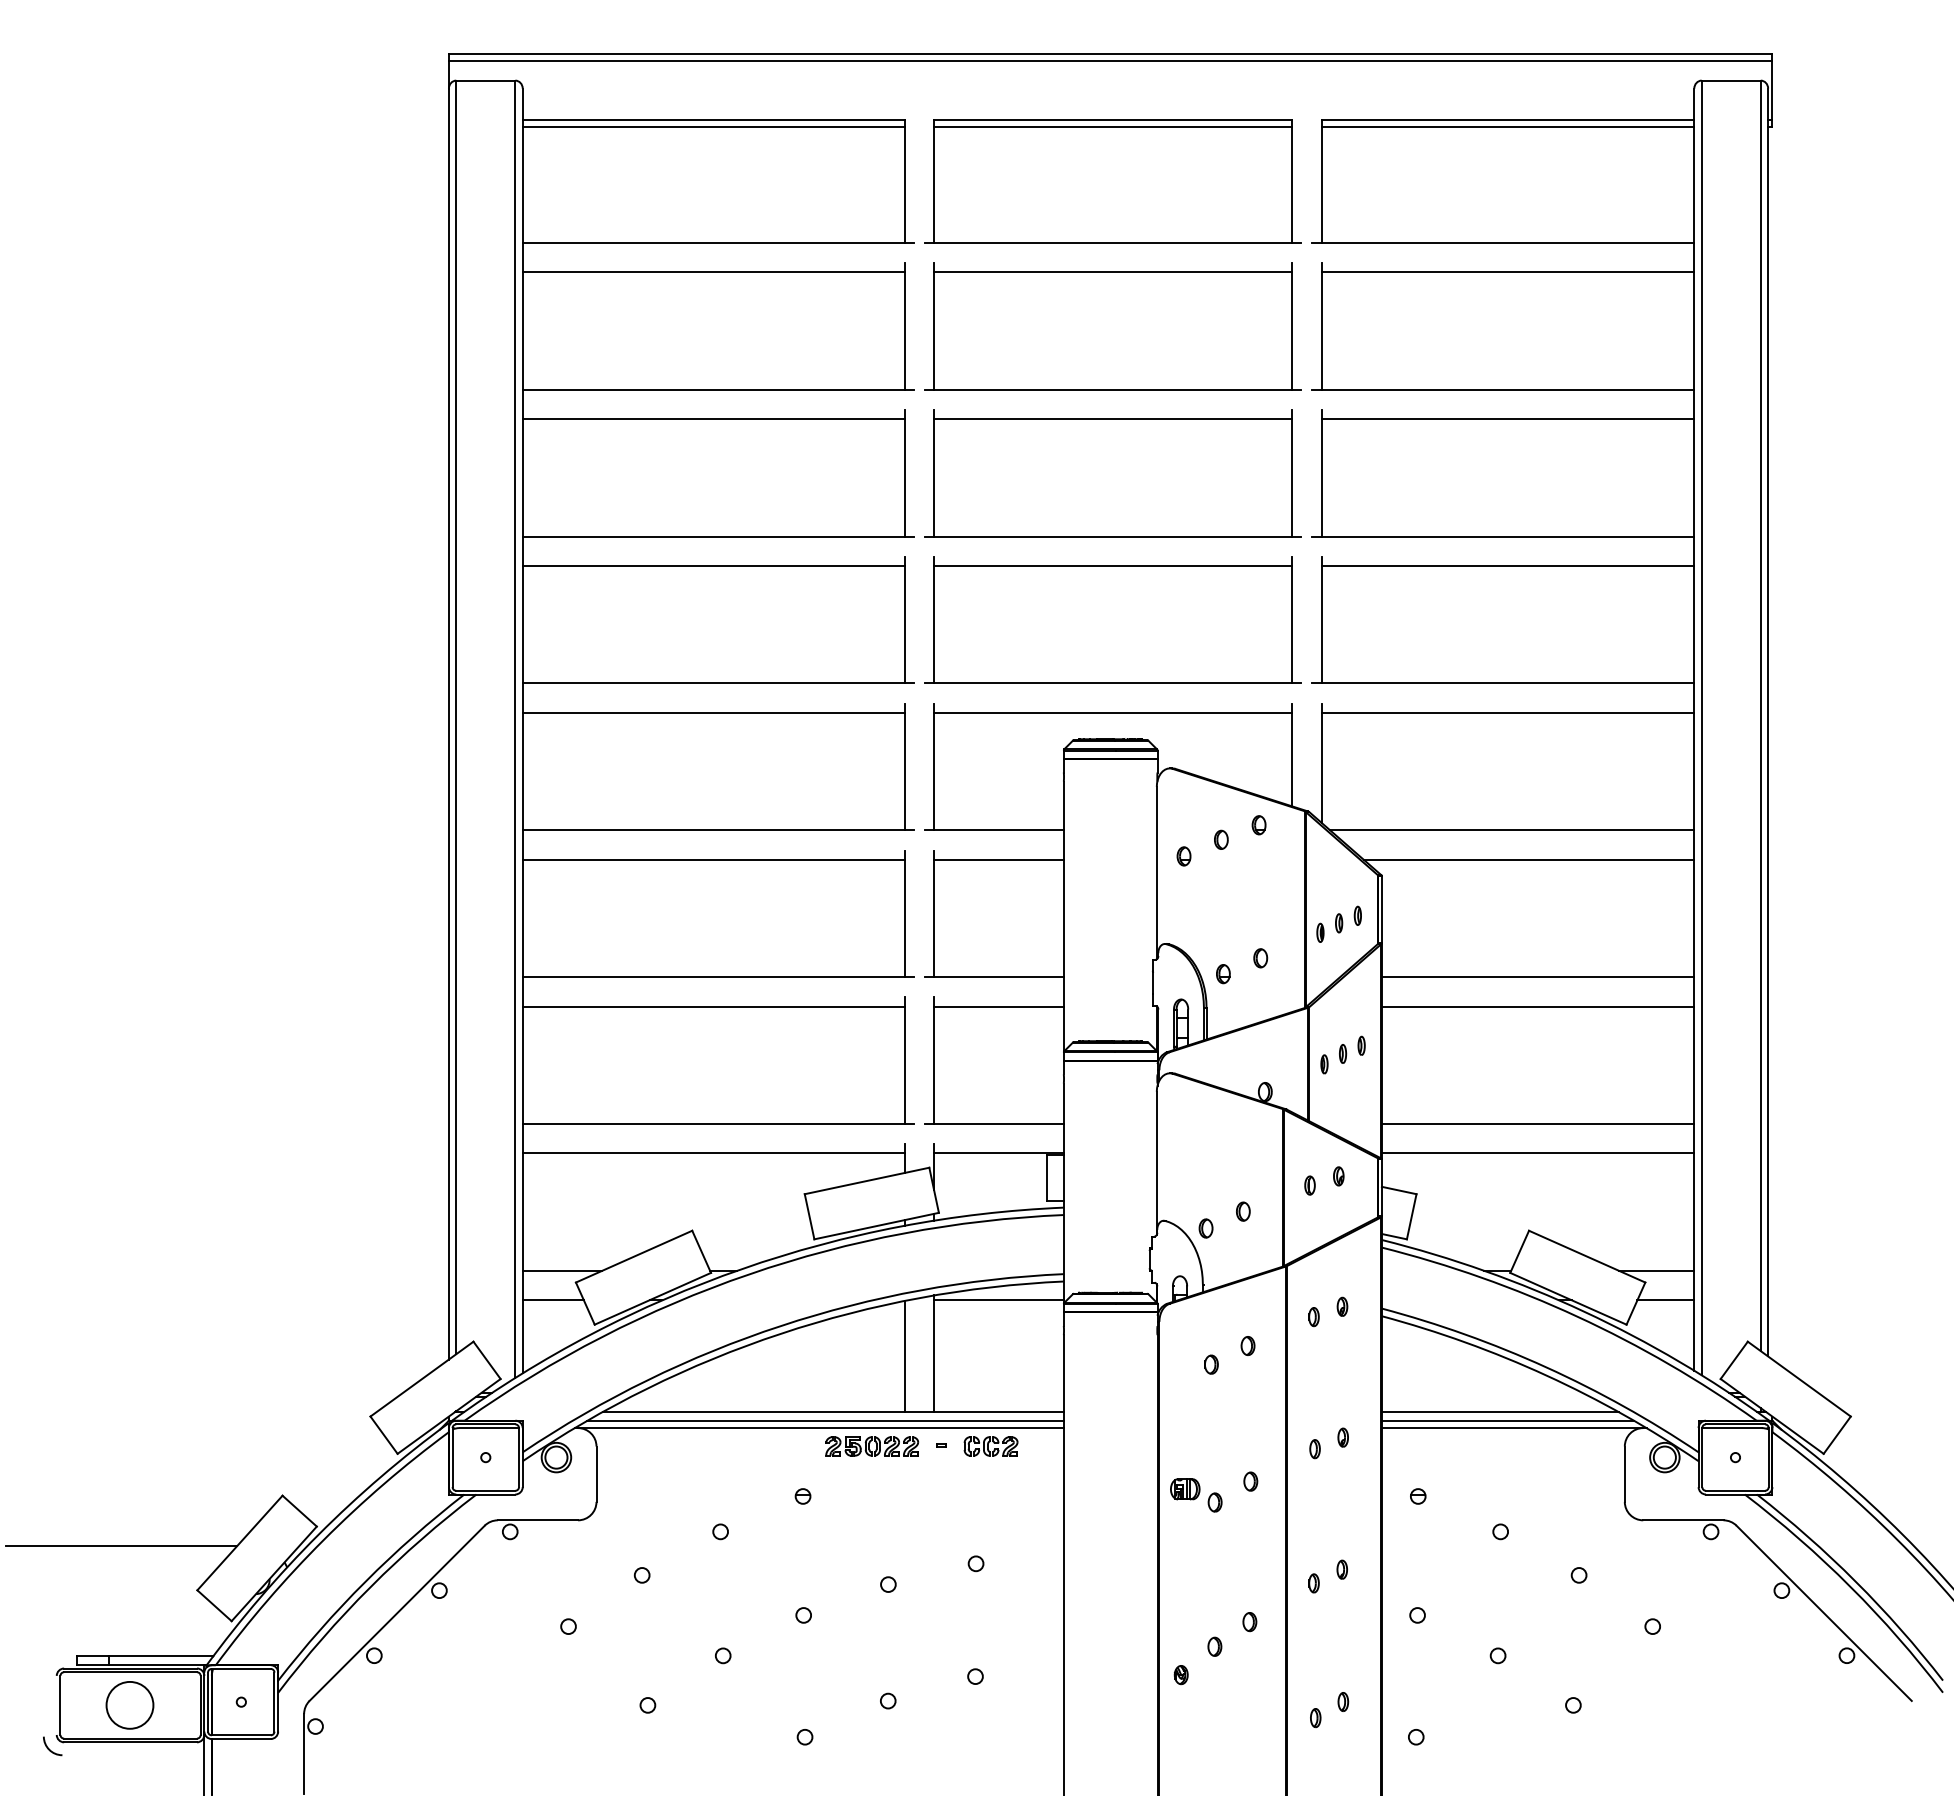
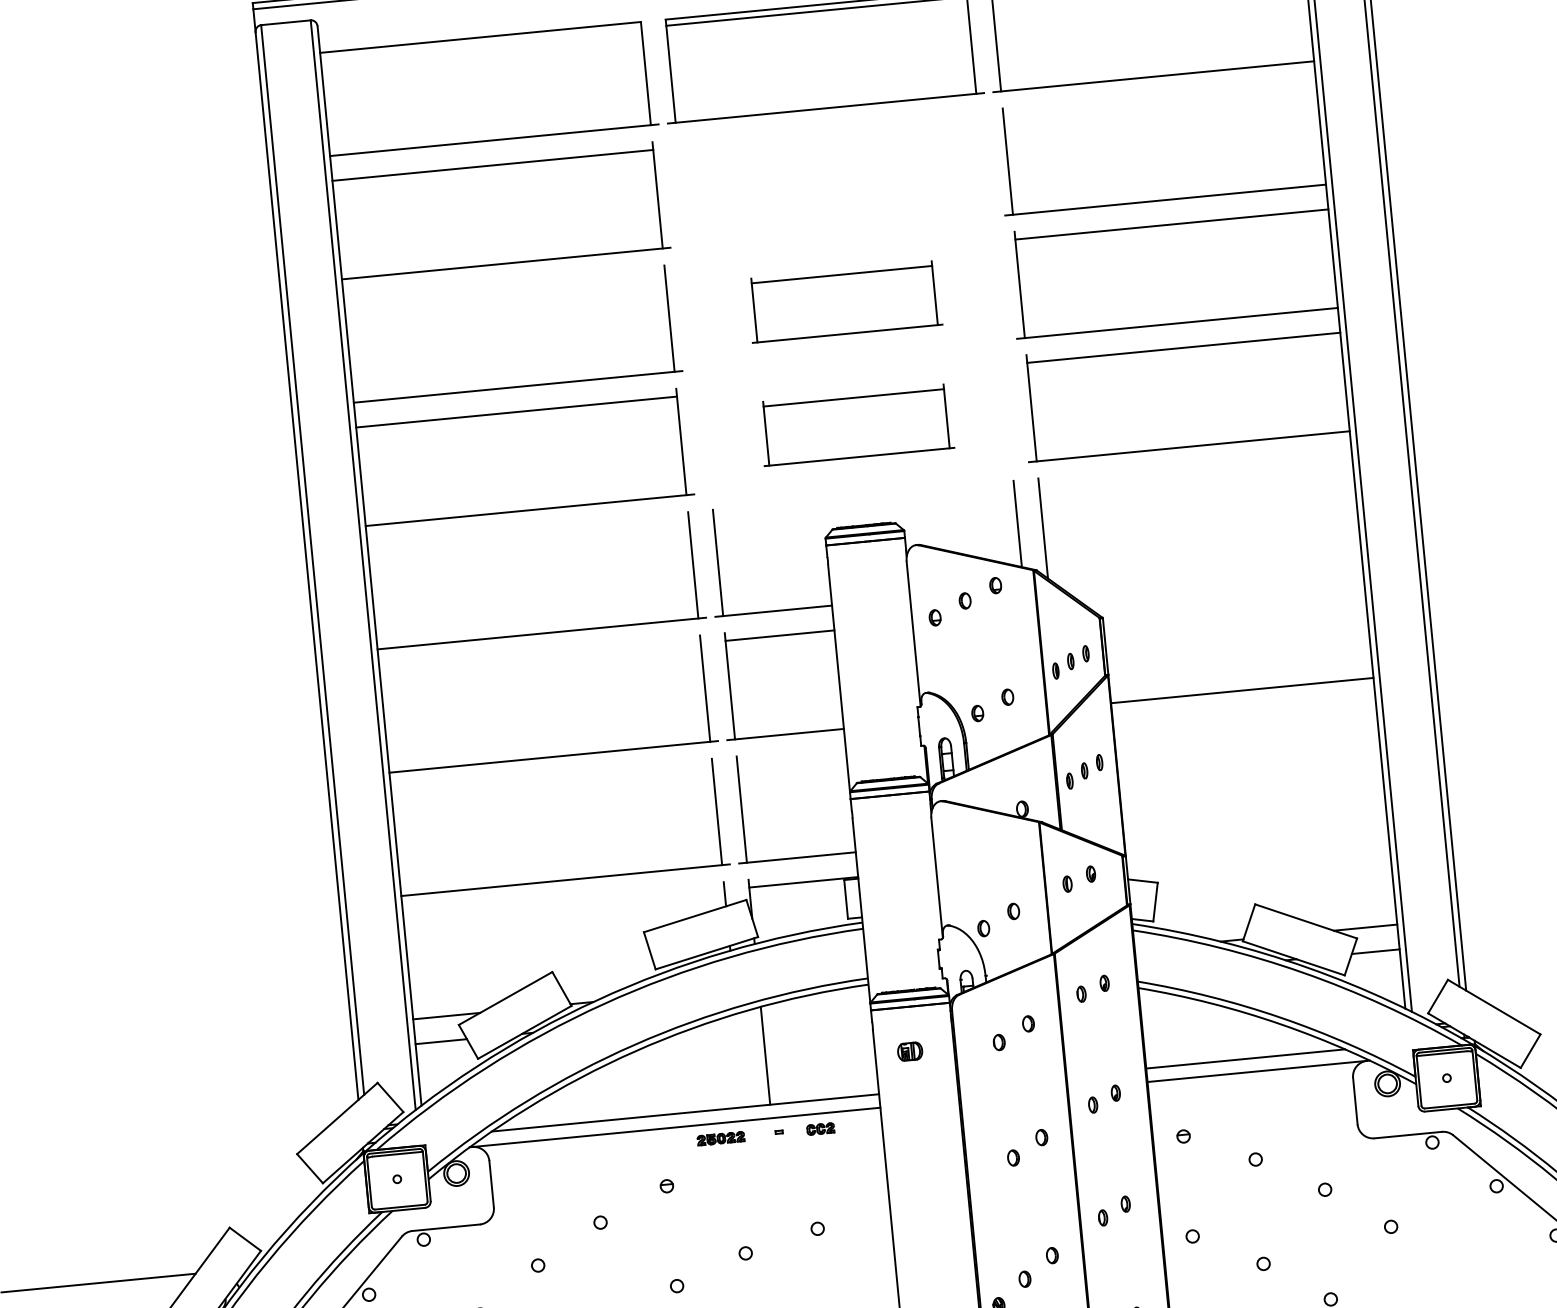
line: (713, 127) -> (480, 43), removed
line: (1507, 272) -> (1159, 101), removed
part: (1112, 326) -> (832, 178), removed
line: (713, 419) -> (504, 288), removed
part: (1112, 473) -> (844, 302), size x0.6
part: (1112, 619) -> (855, 424), size x0.6
line: (713, 712) -> (528, 535), removed
line: (1113, 712) -> (864, 502), removed
line: (1507, 712) -> (1195, 470), removed
line: (1512, 830) -> (1208, 569), removed
line: (713, 859) -> (540, 658), removed
line: (1528, 859) -> (1224, 592), removed
line: (713, 1006) -> (552, 781), removed
line: (998, 1006) -> (791, 758), removed
line: (1537, 1006) -> (1244, 715), removed
line: (1537, 1123) -> (1253, 813), removed
line: (713, 1153) -> (563, 905), removed
line: (1537, 1153) -> (1256, 838), removed
line: (998, 1300) -> (815, 1005), removed
line: (904, 1356) -> (740, 1060), removed
line: (825, 1420) -> (679, 1120), removed
line: (1507, 1420) -> (1252, 1065), removed
part: (872, 1446) -> (721, 1138), size x0.6
part: (990, 1446) -> (820, 1129), size x0.6
part: (1185, 1489) -> (910, 1051), moved

